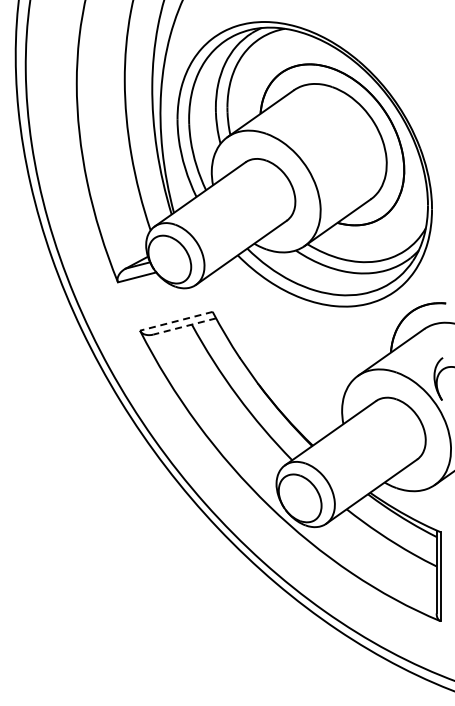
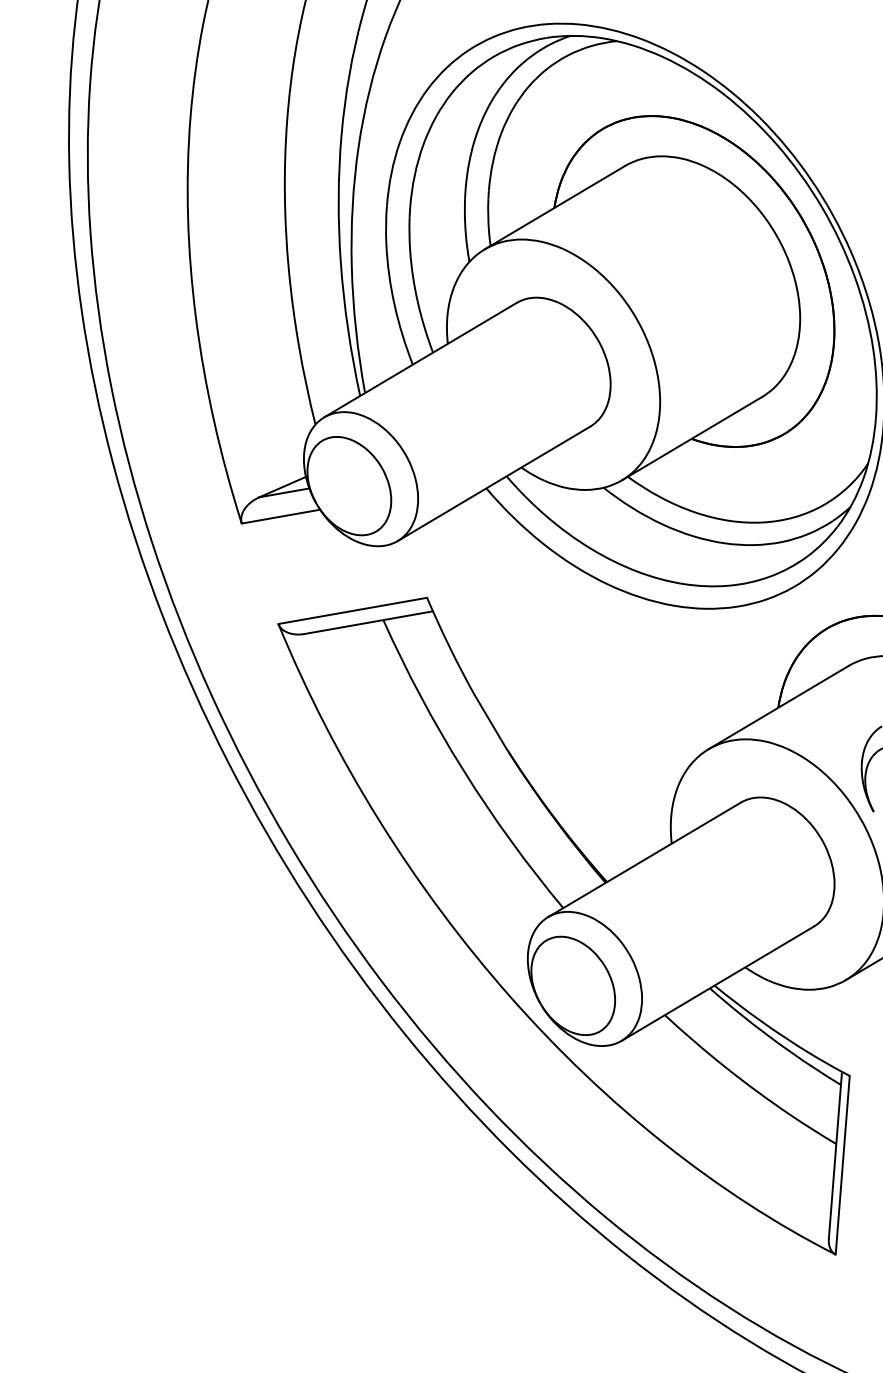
line: (176, 321) -> (352, 611), dashed -> solid
line: (184, 326) -> (368, 622), dashed -> solid

